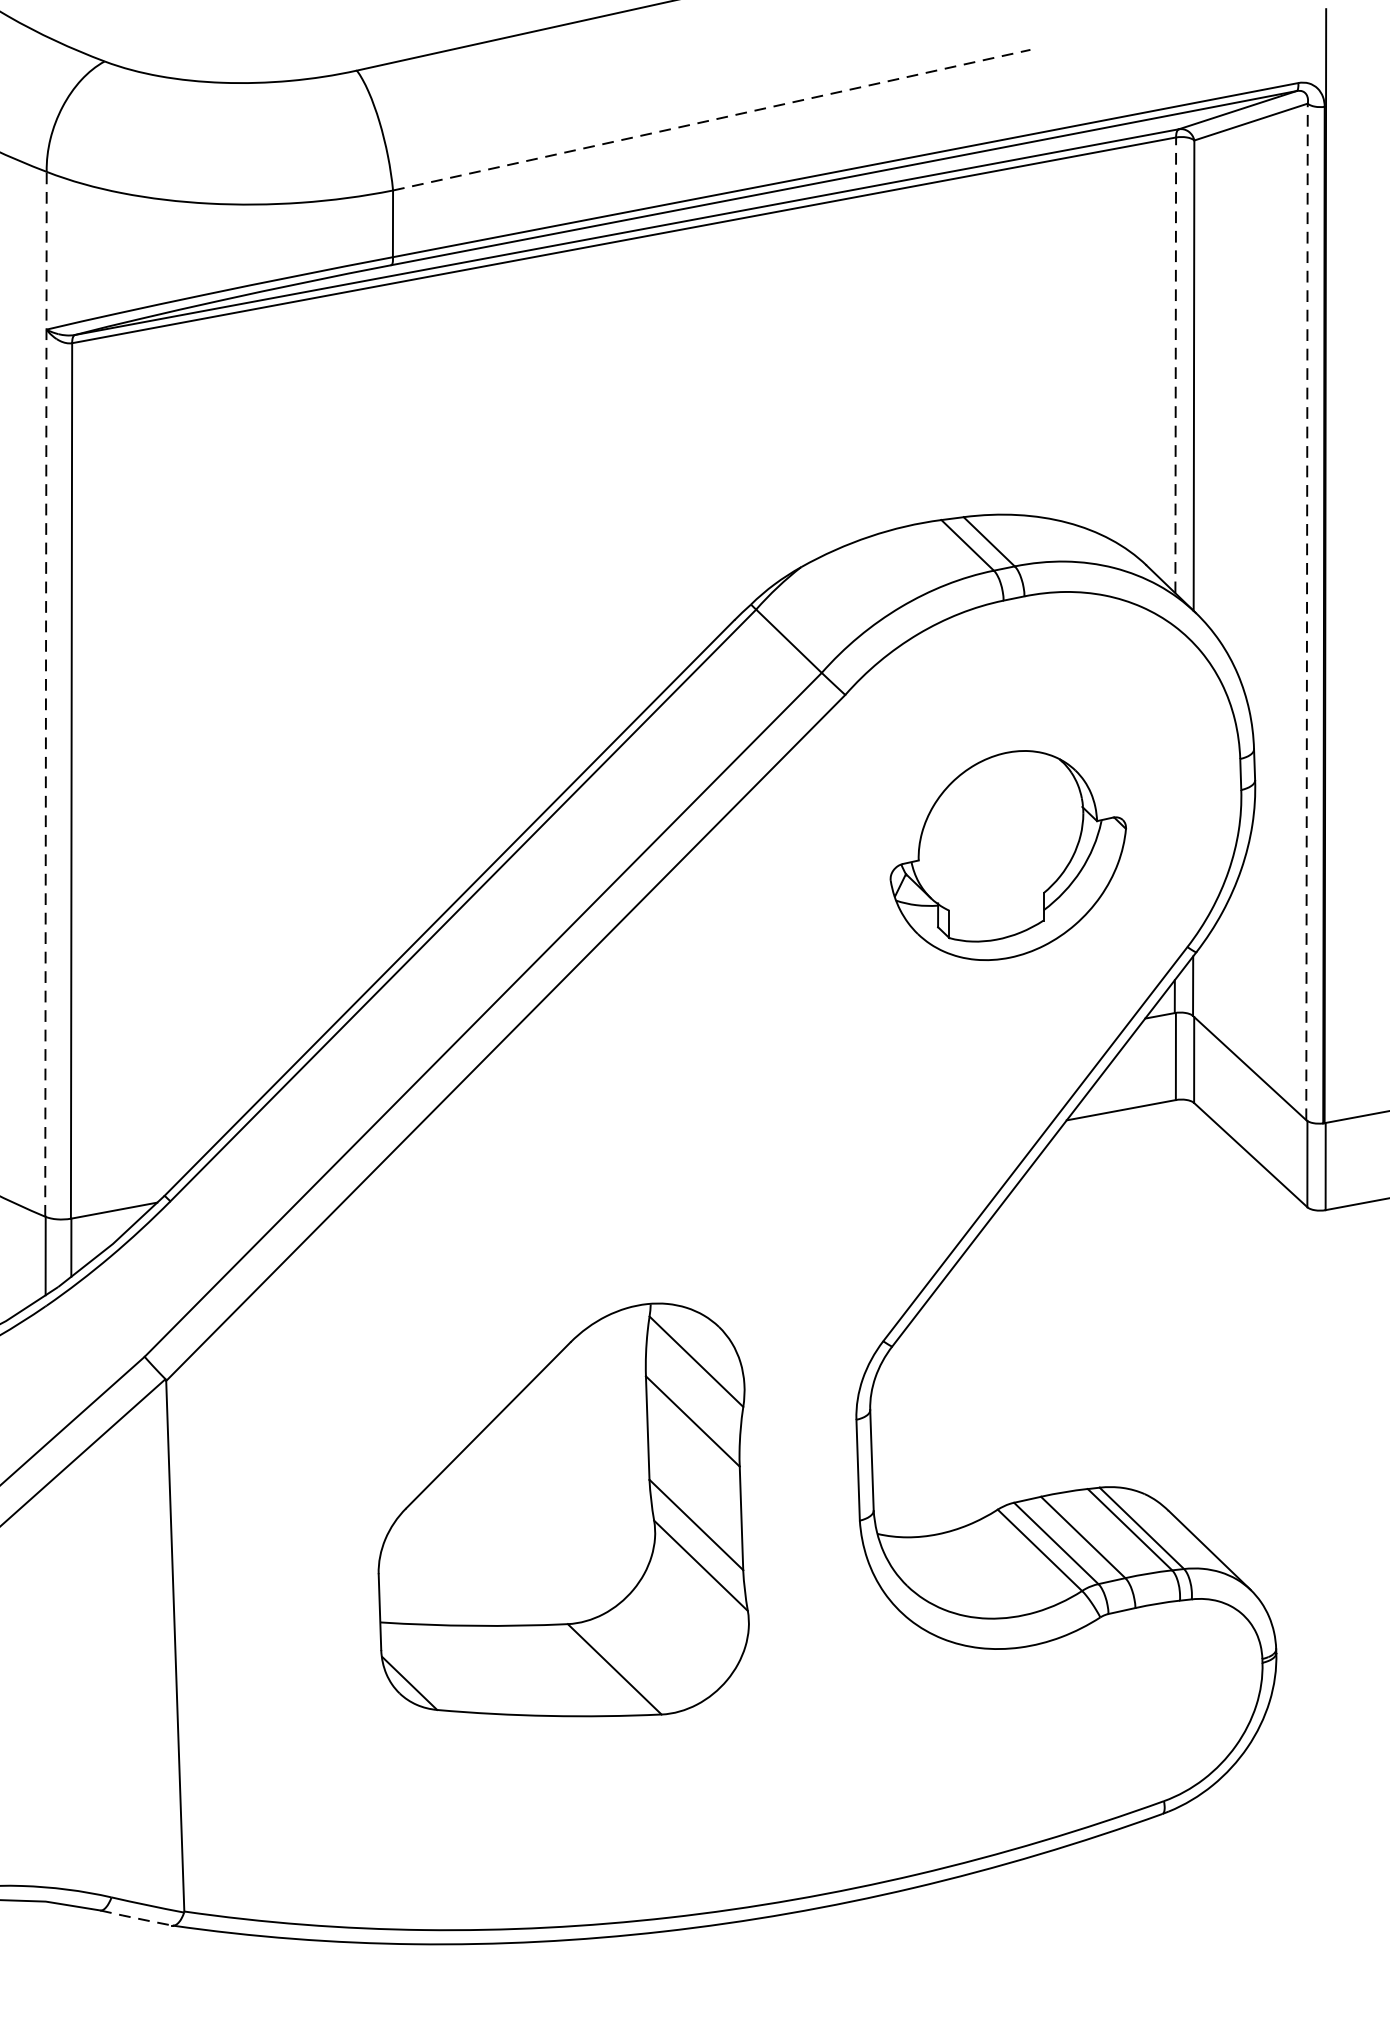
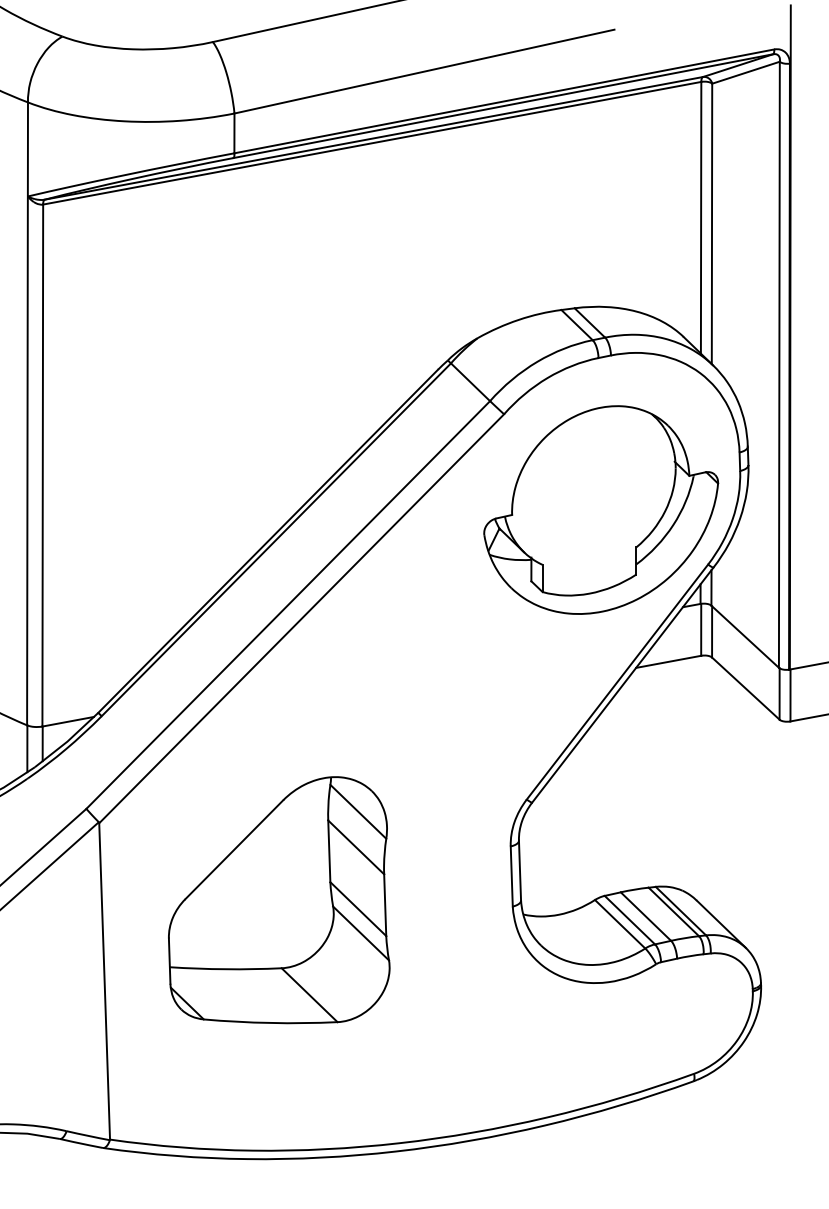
line: (711, 119) -> (424, 71), dashed -> solid
line: (1176, 364) -> (701, 217), dashed -> solid
line: (1307, 611) -> (779, 364), dashed -> solid
line: (45, 693) -> (27, 413), dashed -> solid
part: (1008, 854) -> (601, 509), size x1.67
part: (564, 1510) -> (279, 900), moved
line: (136, 1918) -> (81, 1143), dashed -> solid

